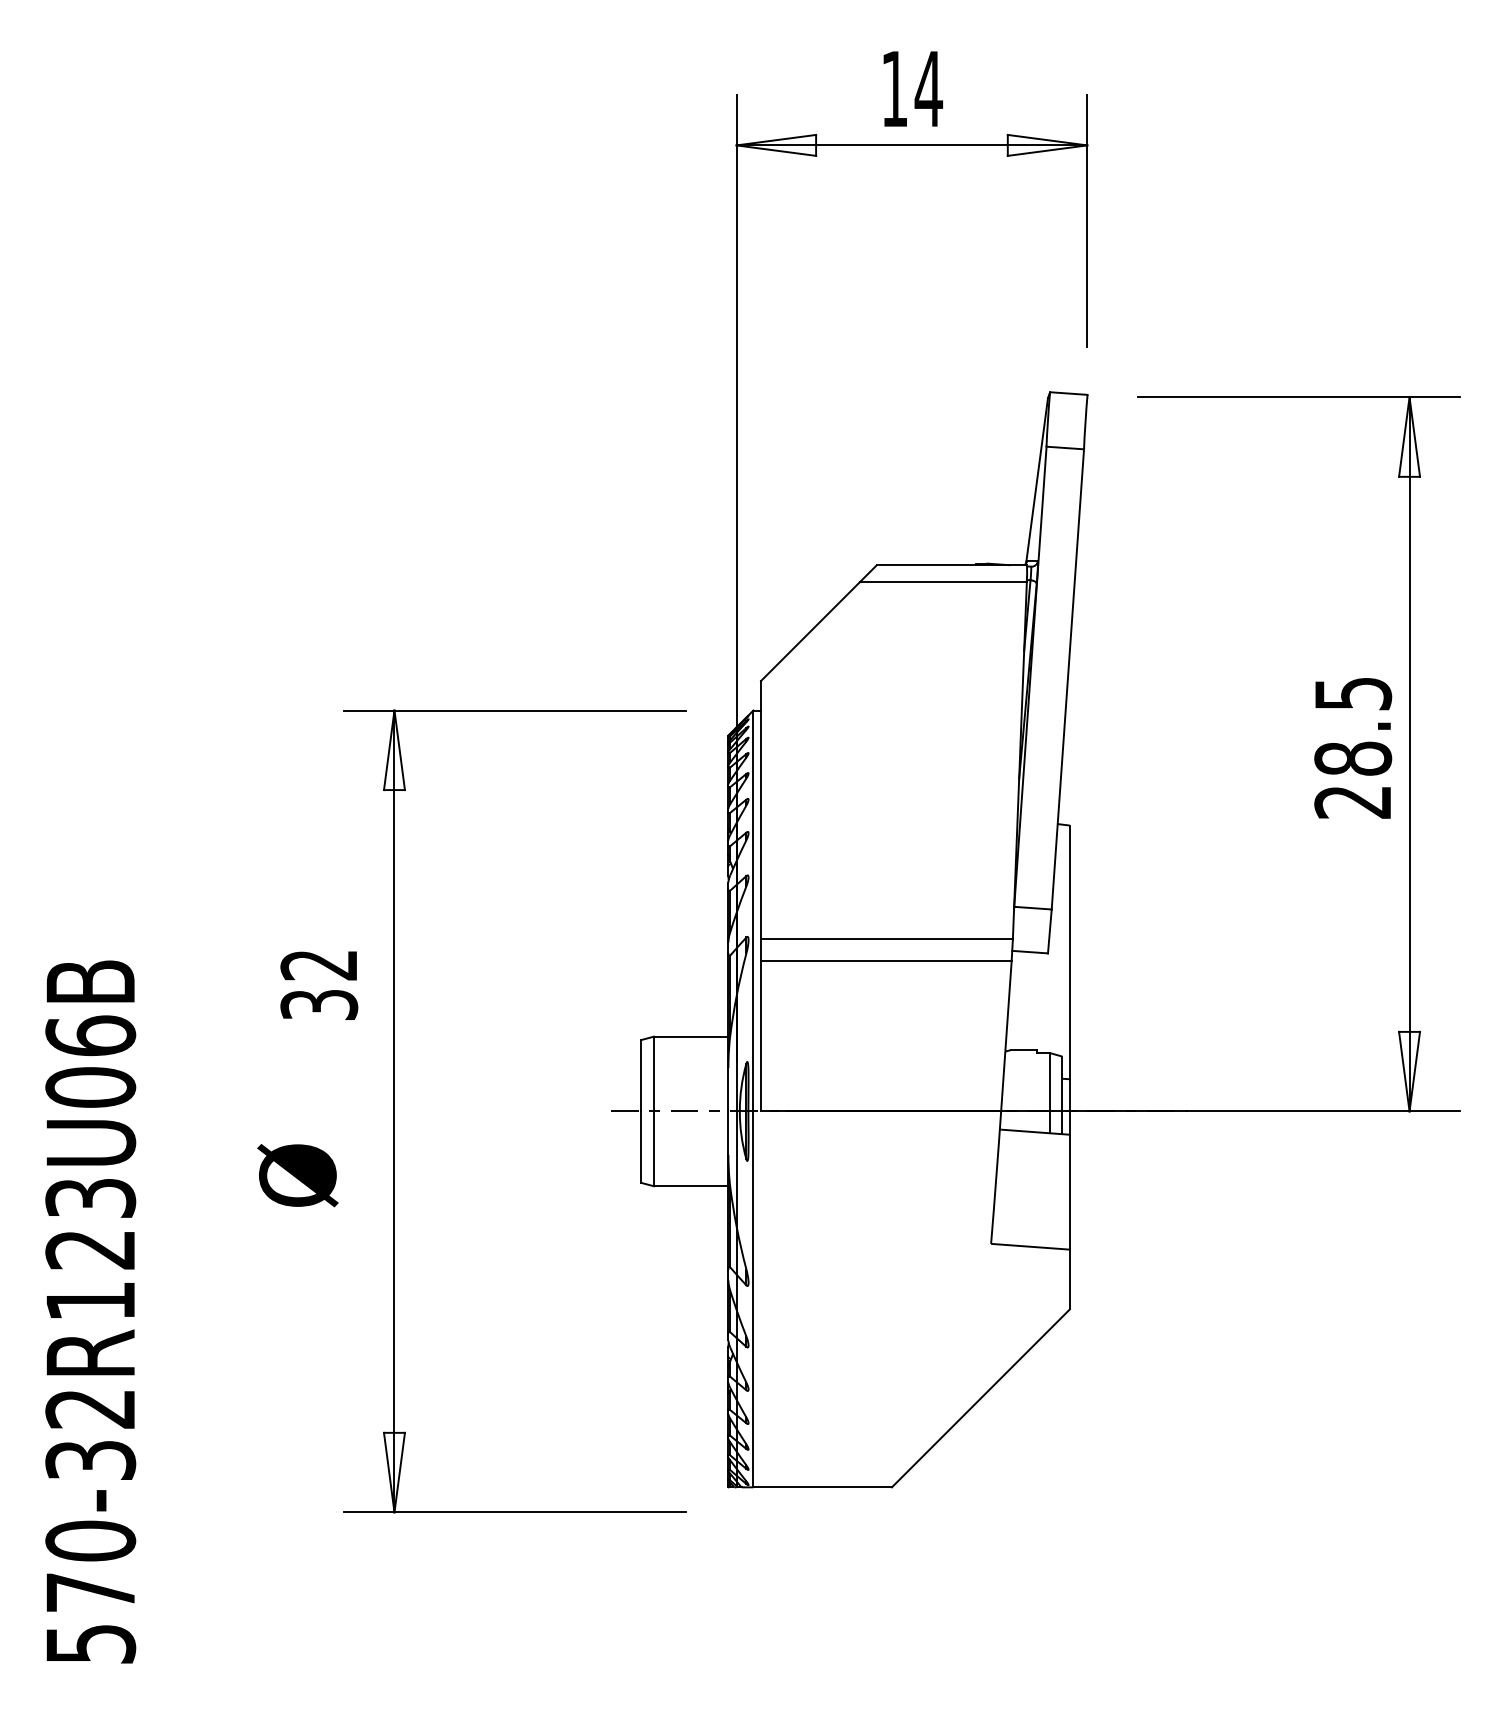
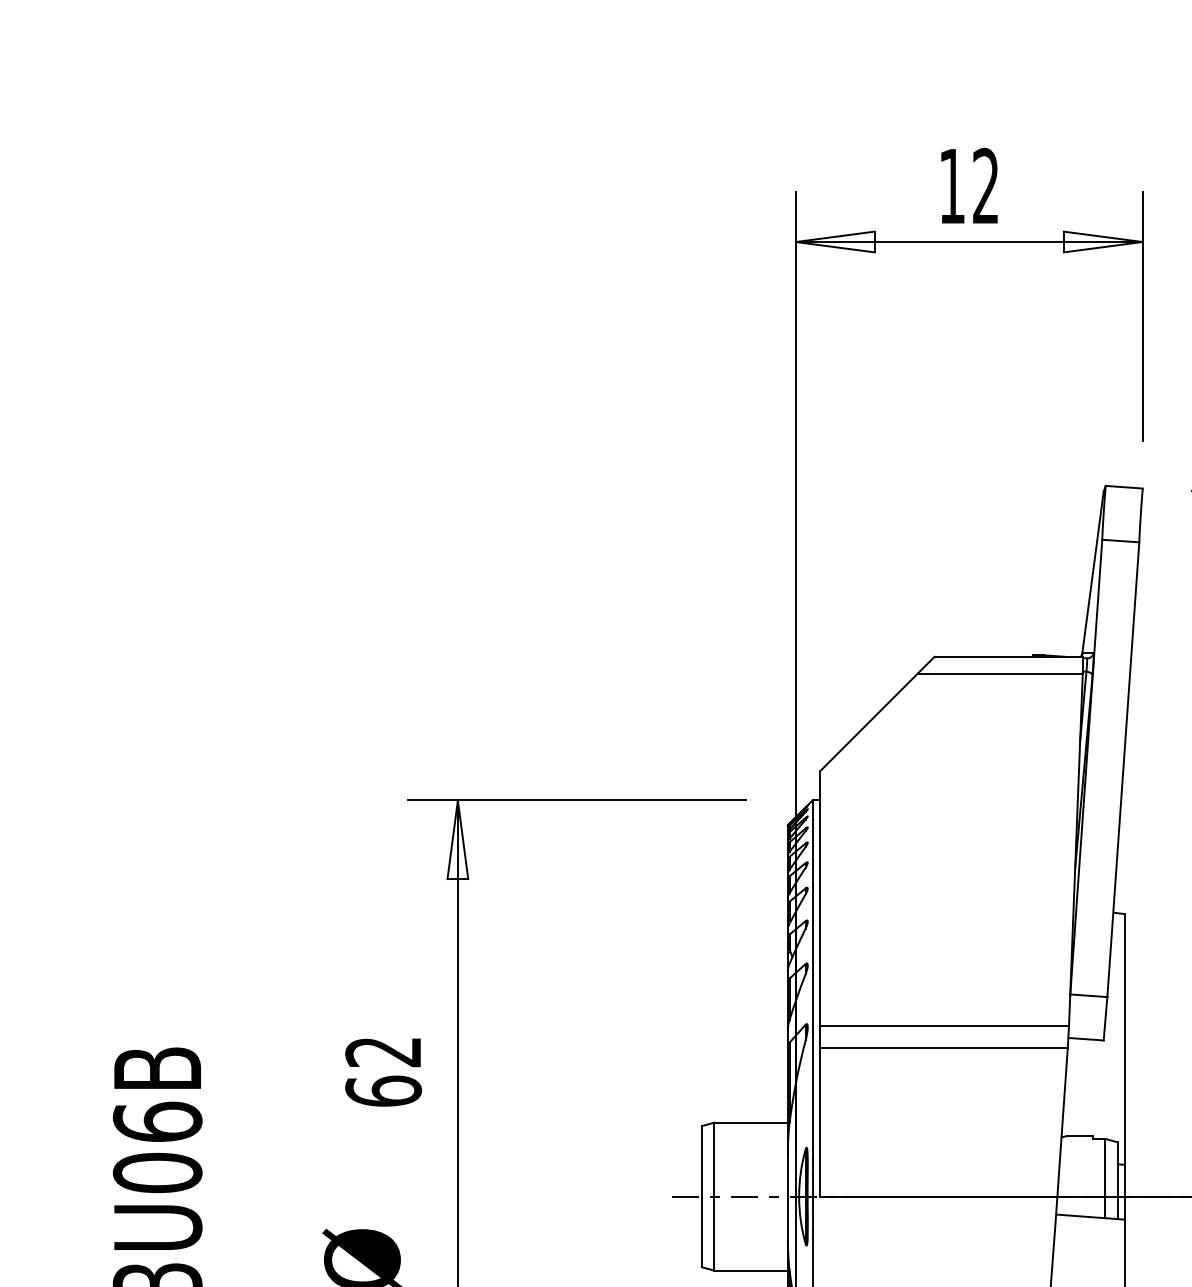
text: (928, 88) -> (985, 185), 14 -> 12
text: (319, 1004) -> (383, 1090), 32 -> 62

